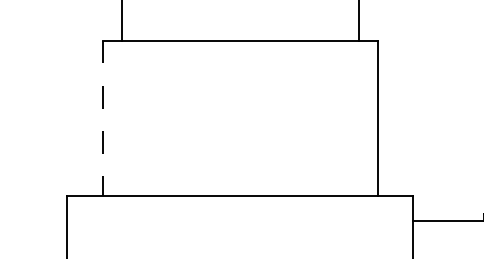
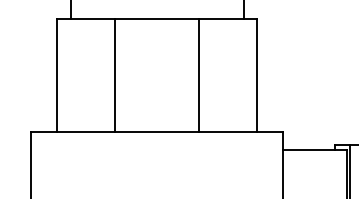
line: (183, 117) -> (115, 74), added
line: (297, 117) -> (198, 74), added
line: (102, 118) -> (56, 75), dashed -> solid

